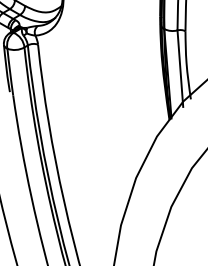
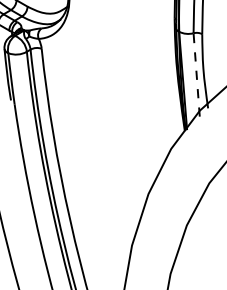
line: (180, 68) -> (196, 74), solid -> dashed

